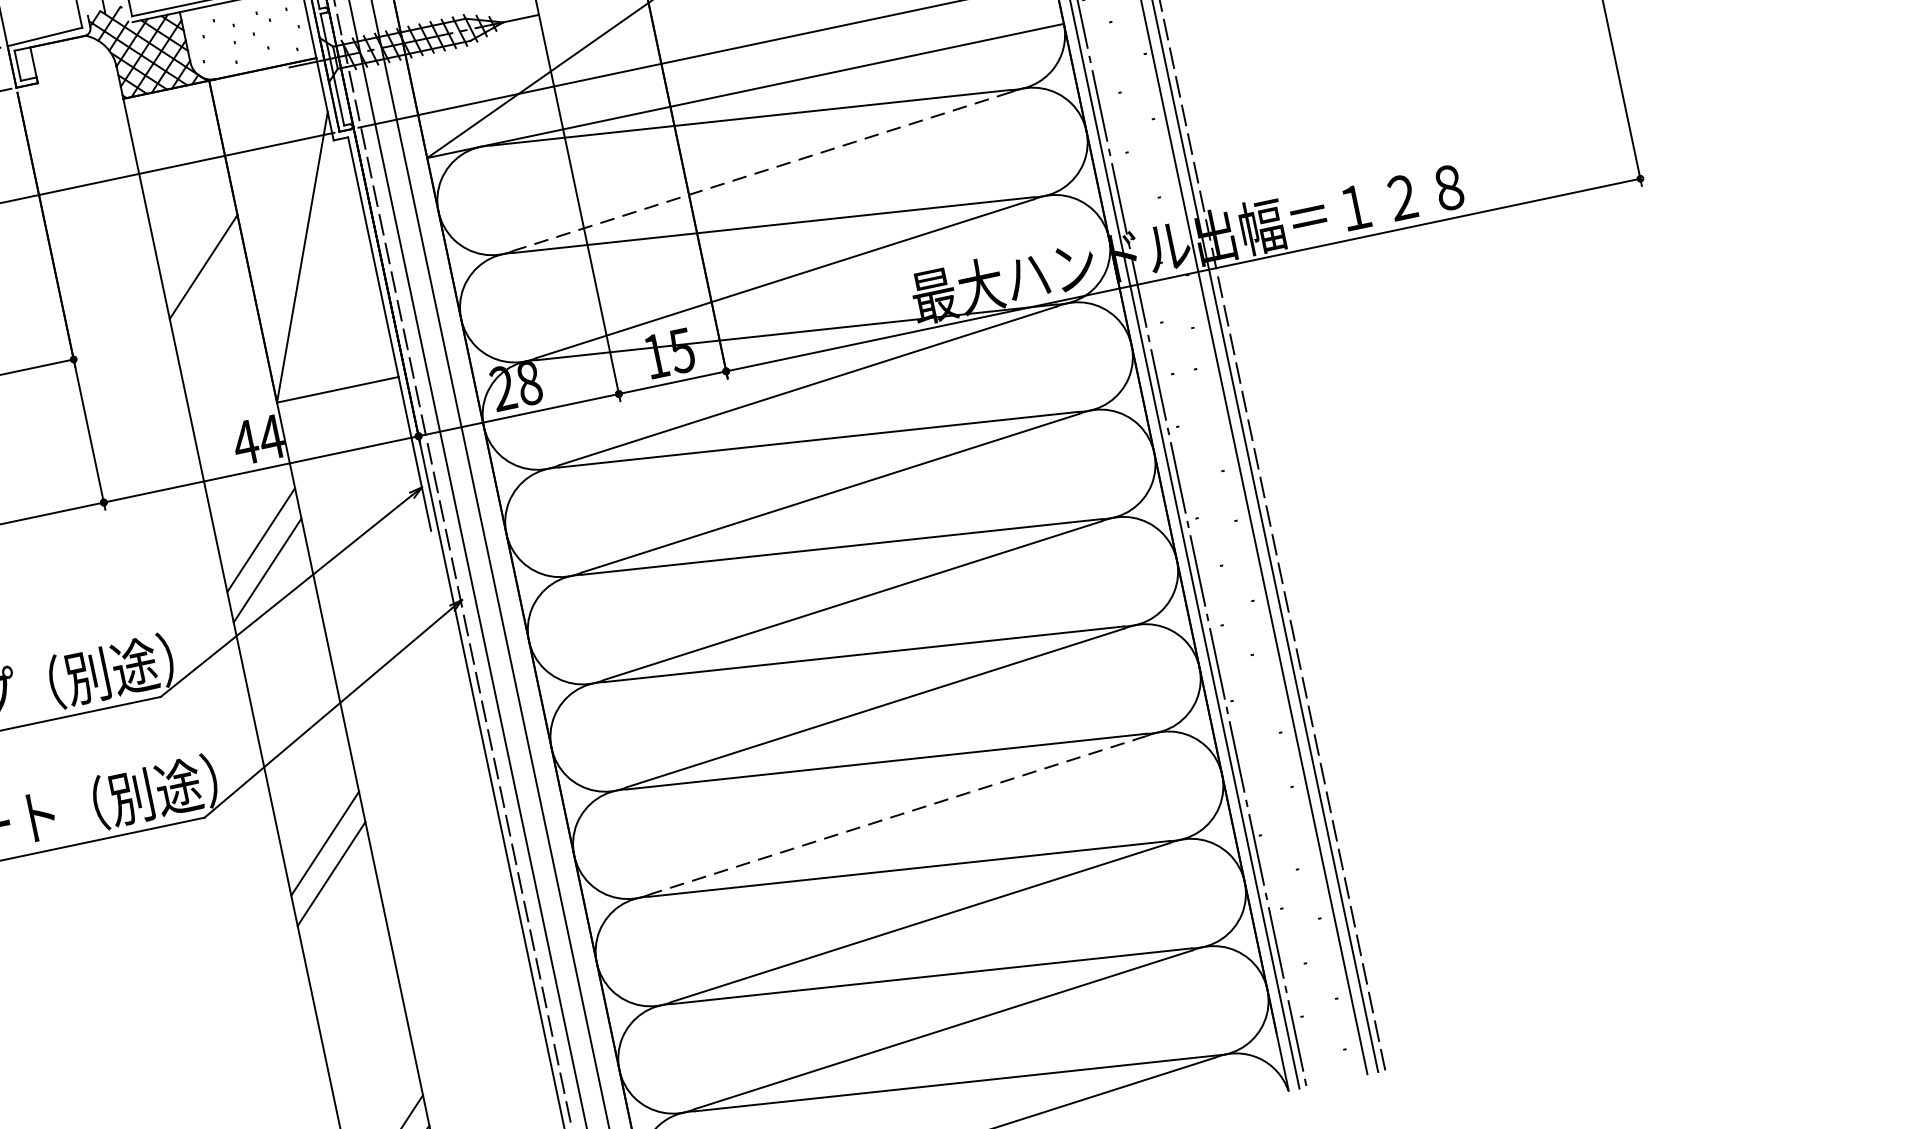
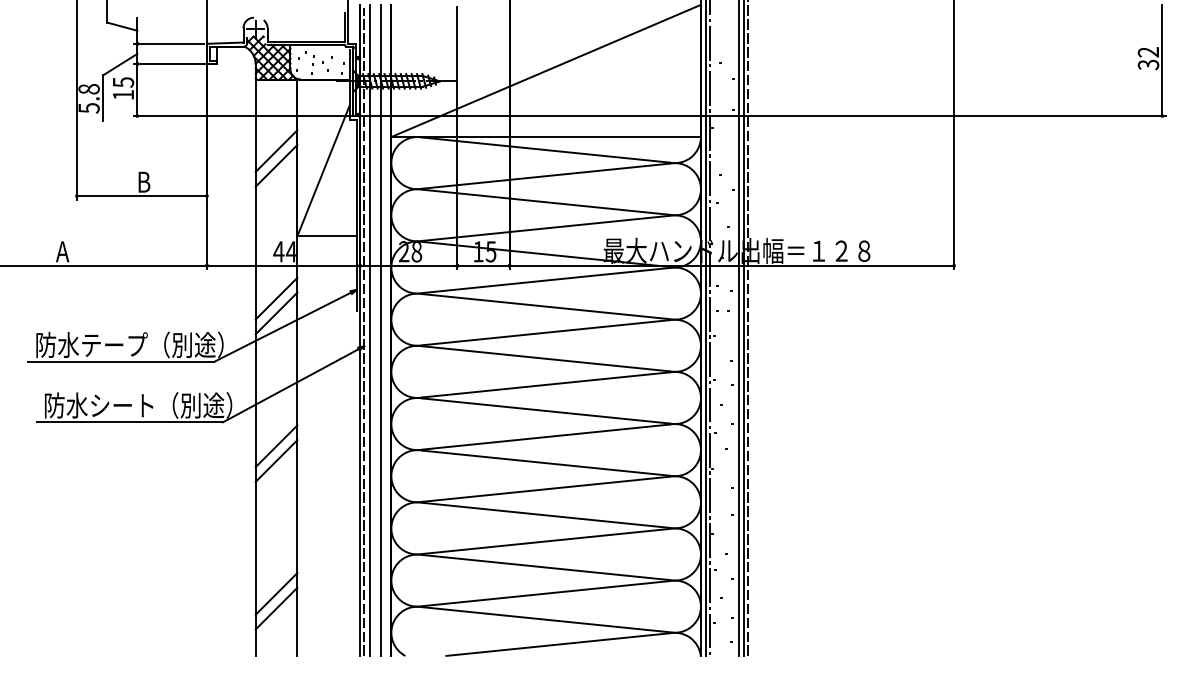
line: (761, 172) -> (545, 176), dashed -> solid
line: (196, 235) -> (276, 150), added
line: (896, 815) -> (545, 489), dashed -> solid

